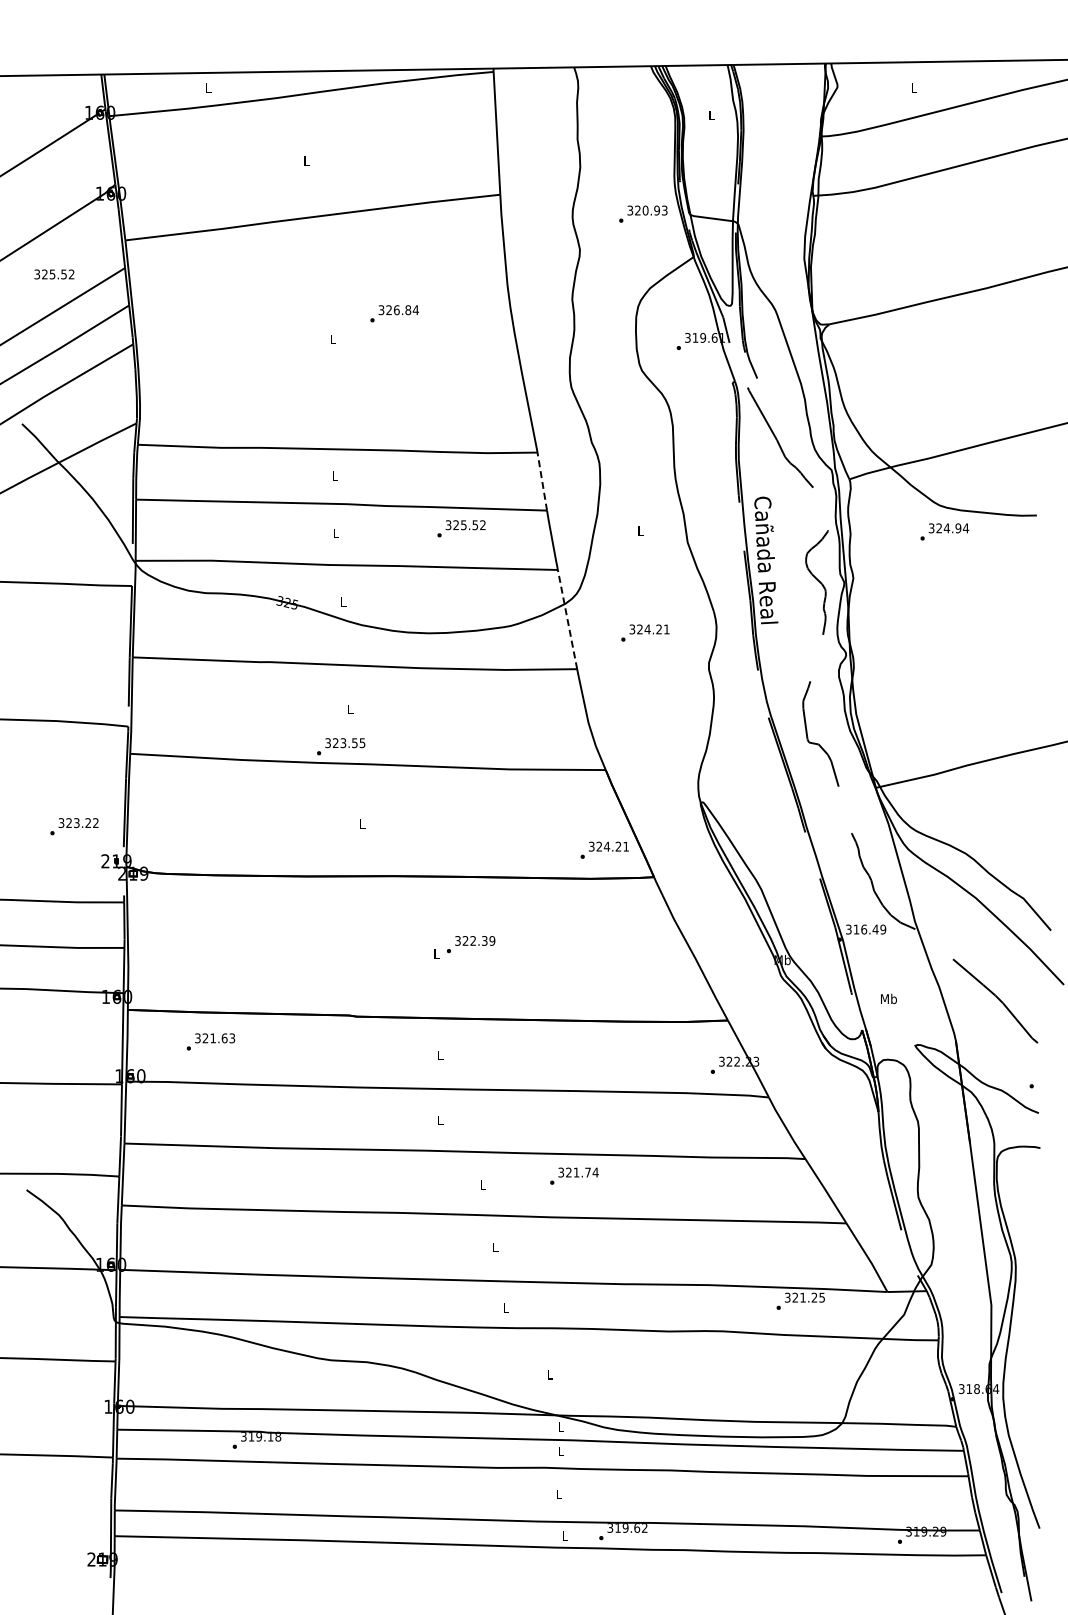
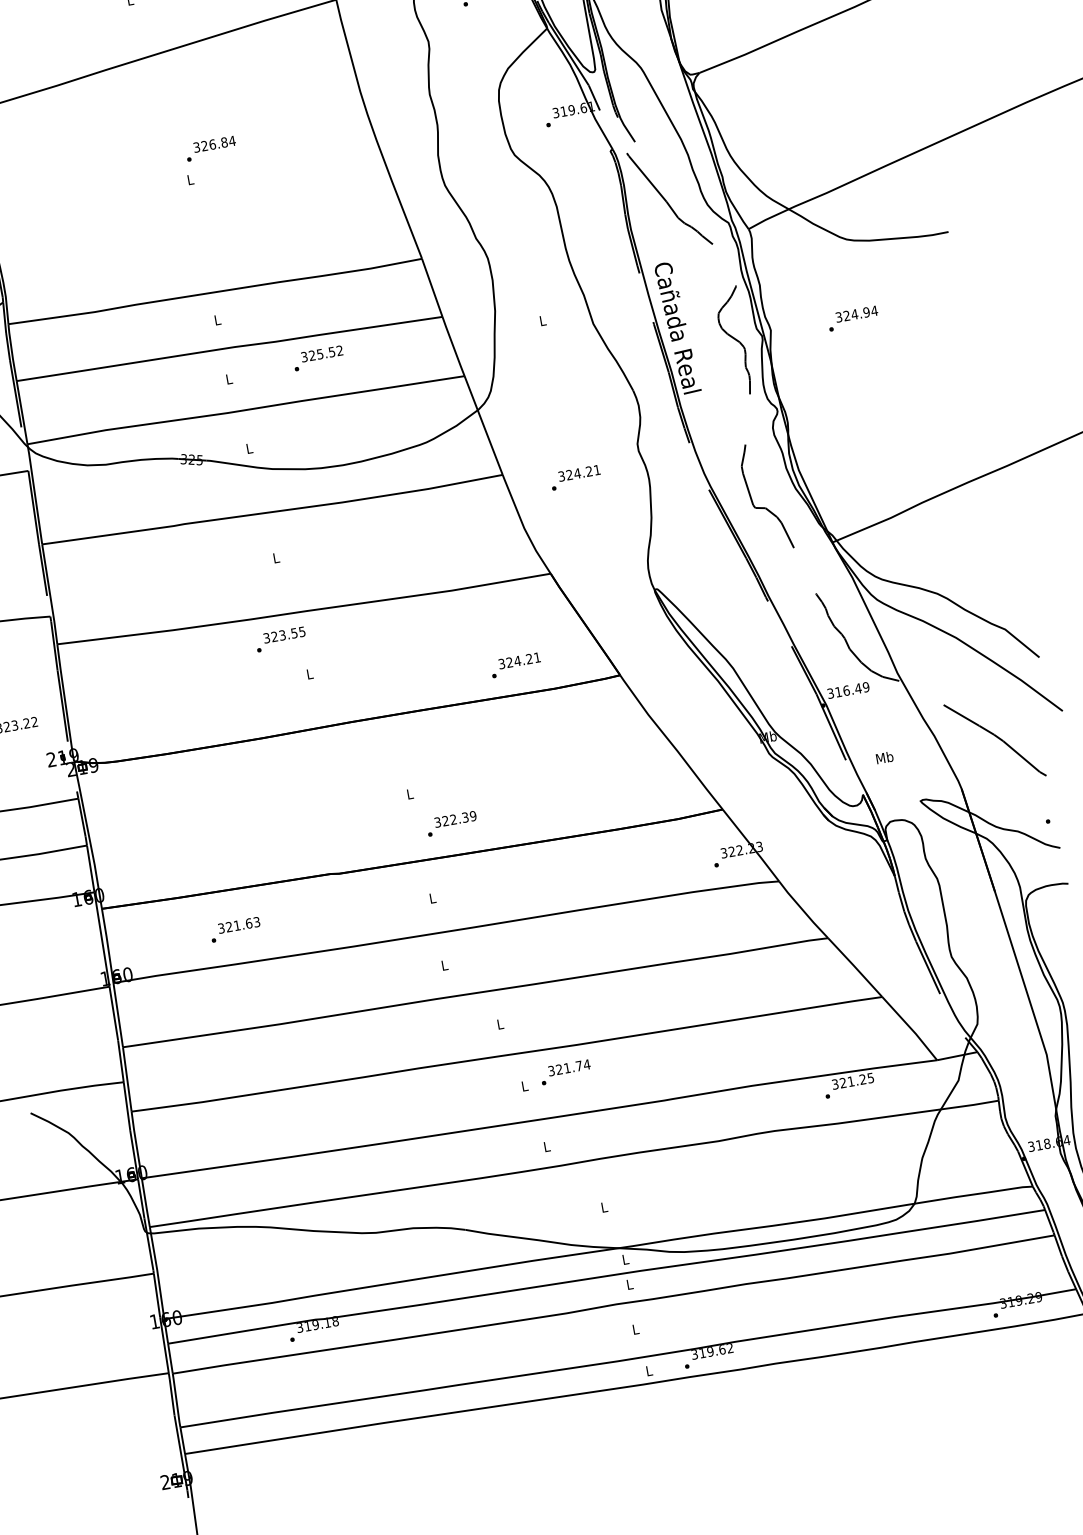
text: (394, 313) -> (210, 148), moved
line: (542, 481) -> (432, 287), dashed -> solid
text: (461, 528) -> (318, 358), moved
text: (944, 531) -> (852, 318), moved
line: (567, 619) -> (483, 425), dashed -> solid
text: (645, 632) -> (575, 477), moved
text: (341, 746) -> (281, 639), moved
text: (604, 849) -> (515, 664), moved
text: (471, 944) -> (452, 823), moved
text: (210, 1041) -> (235, 929), moved
text: (574, 1175) -> (565, 1071), moved

